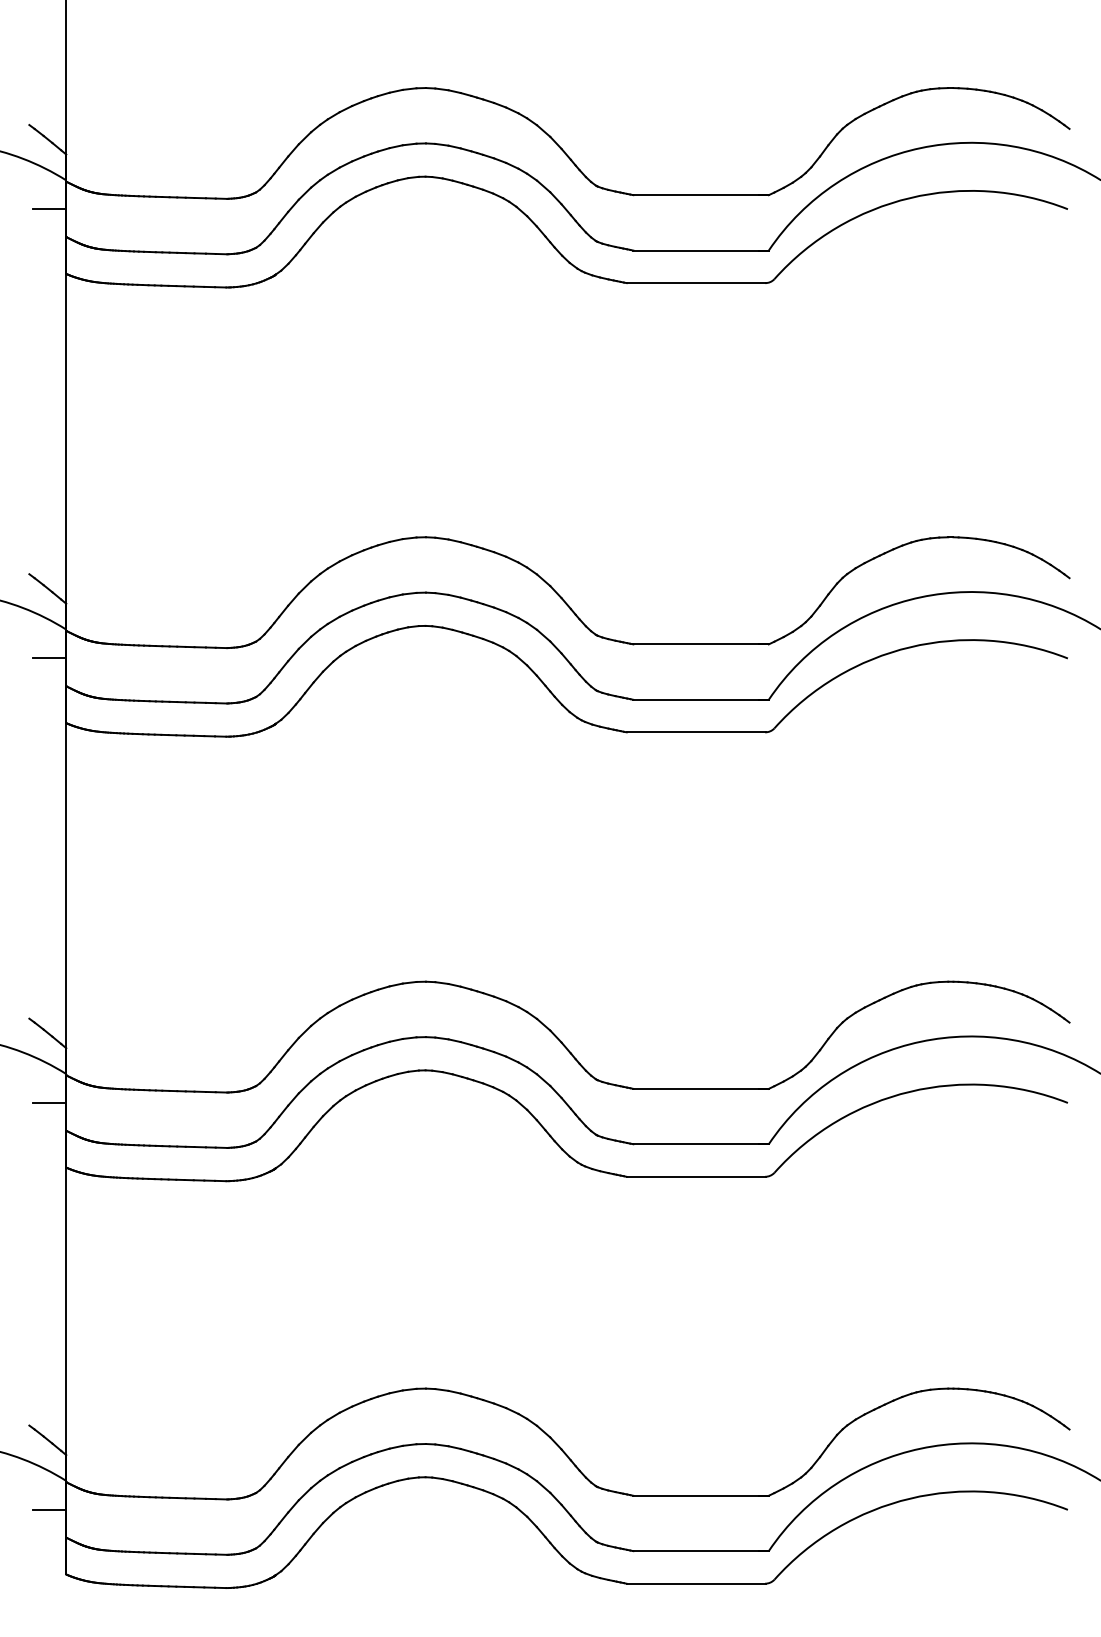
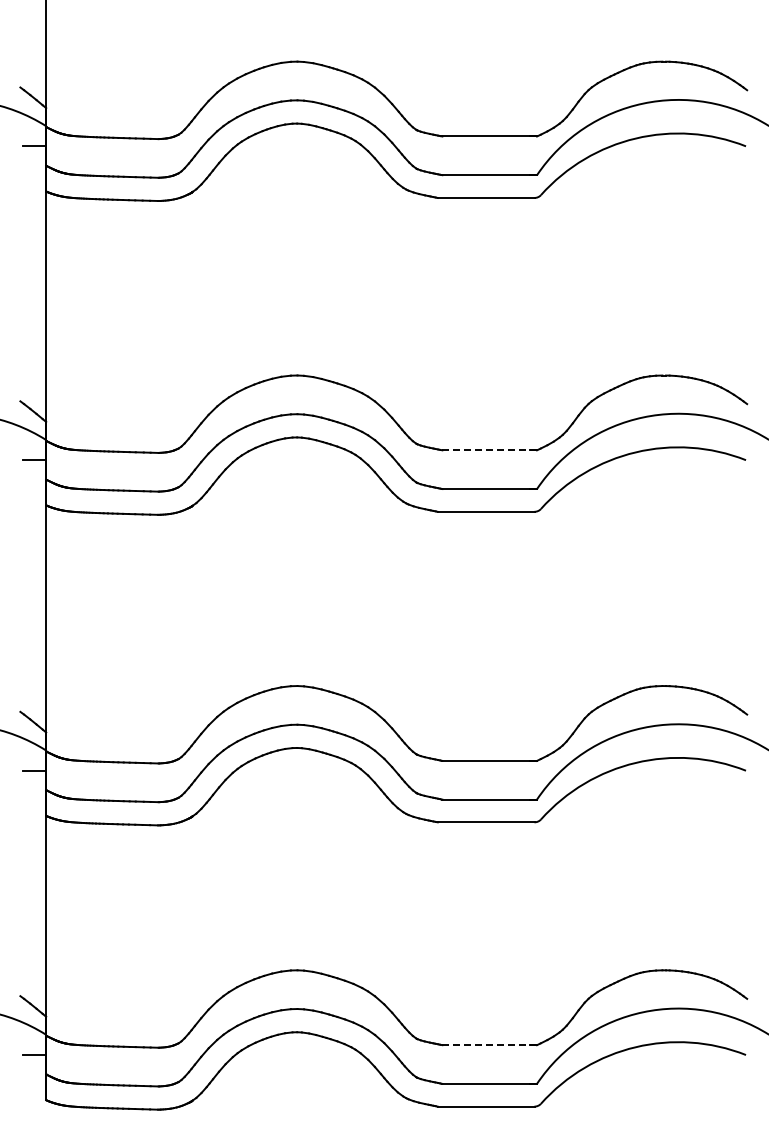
line: (700, 644) -> (489, 450), solid -> dashed
line: (700, 1496) -> (489, 1045), solid -> dashed

